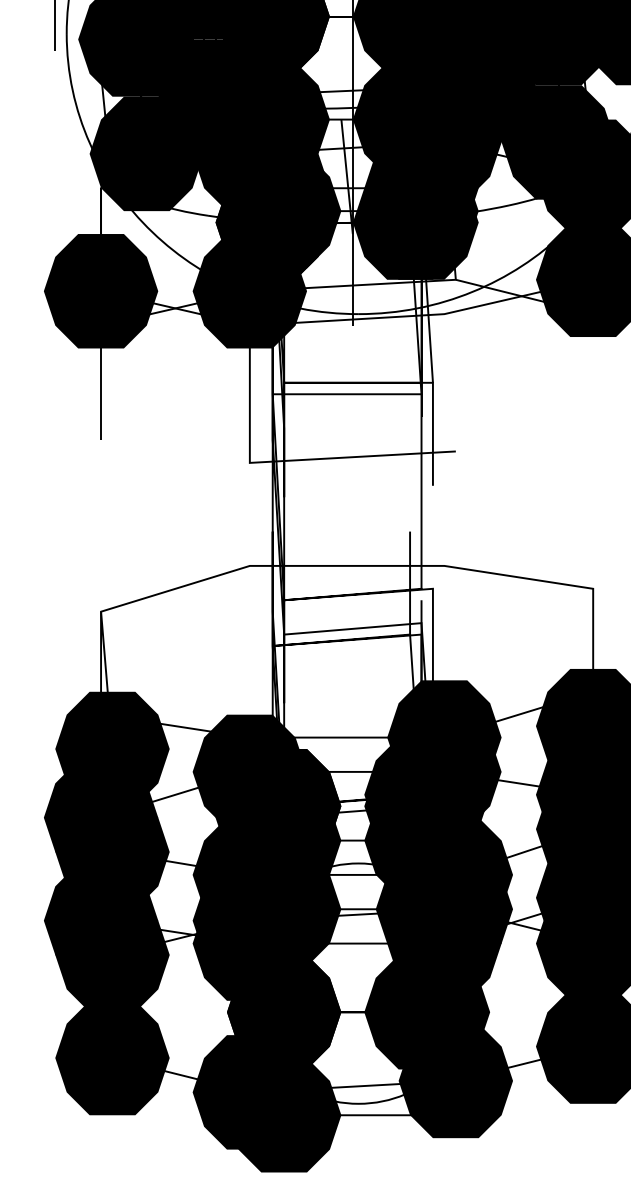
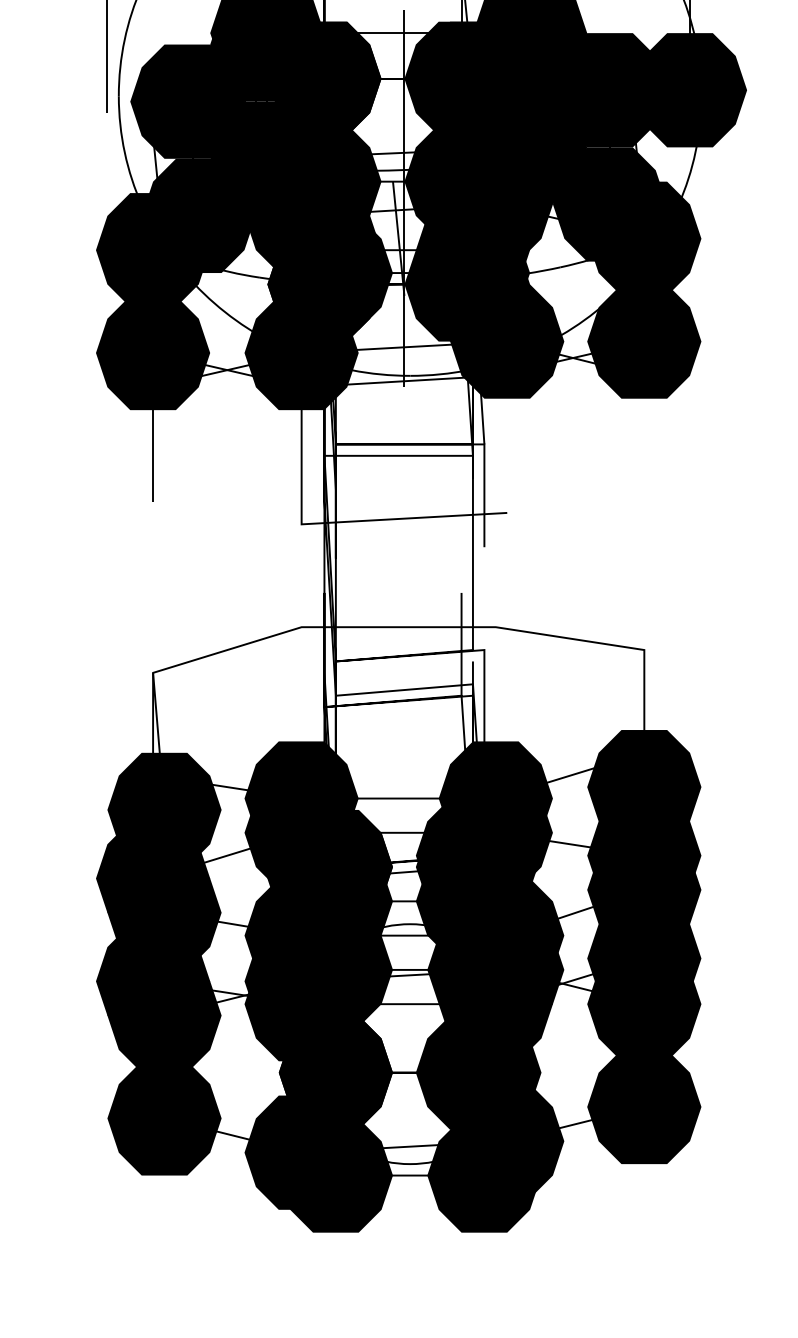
fill: (100, 188) -> (152, 250), added
fill: (456, 279) -> (507, 341), added
fill: (249, 737) -> (301, 798), added
fill: (433, 1115) -> (484, 1175), added

